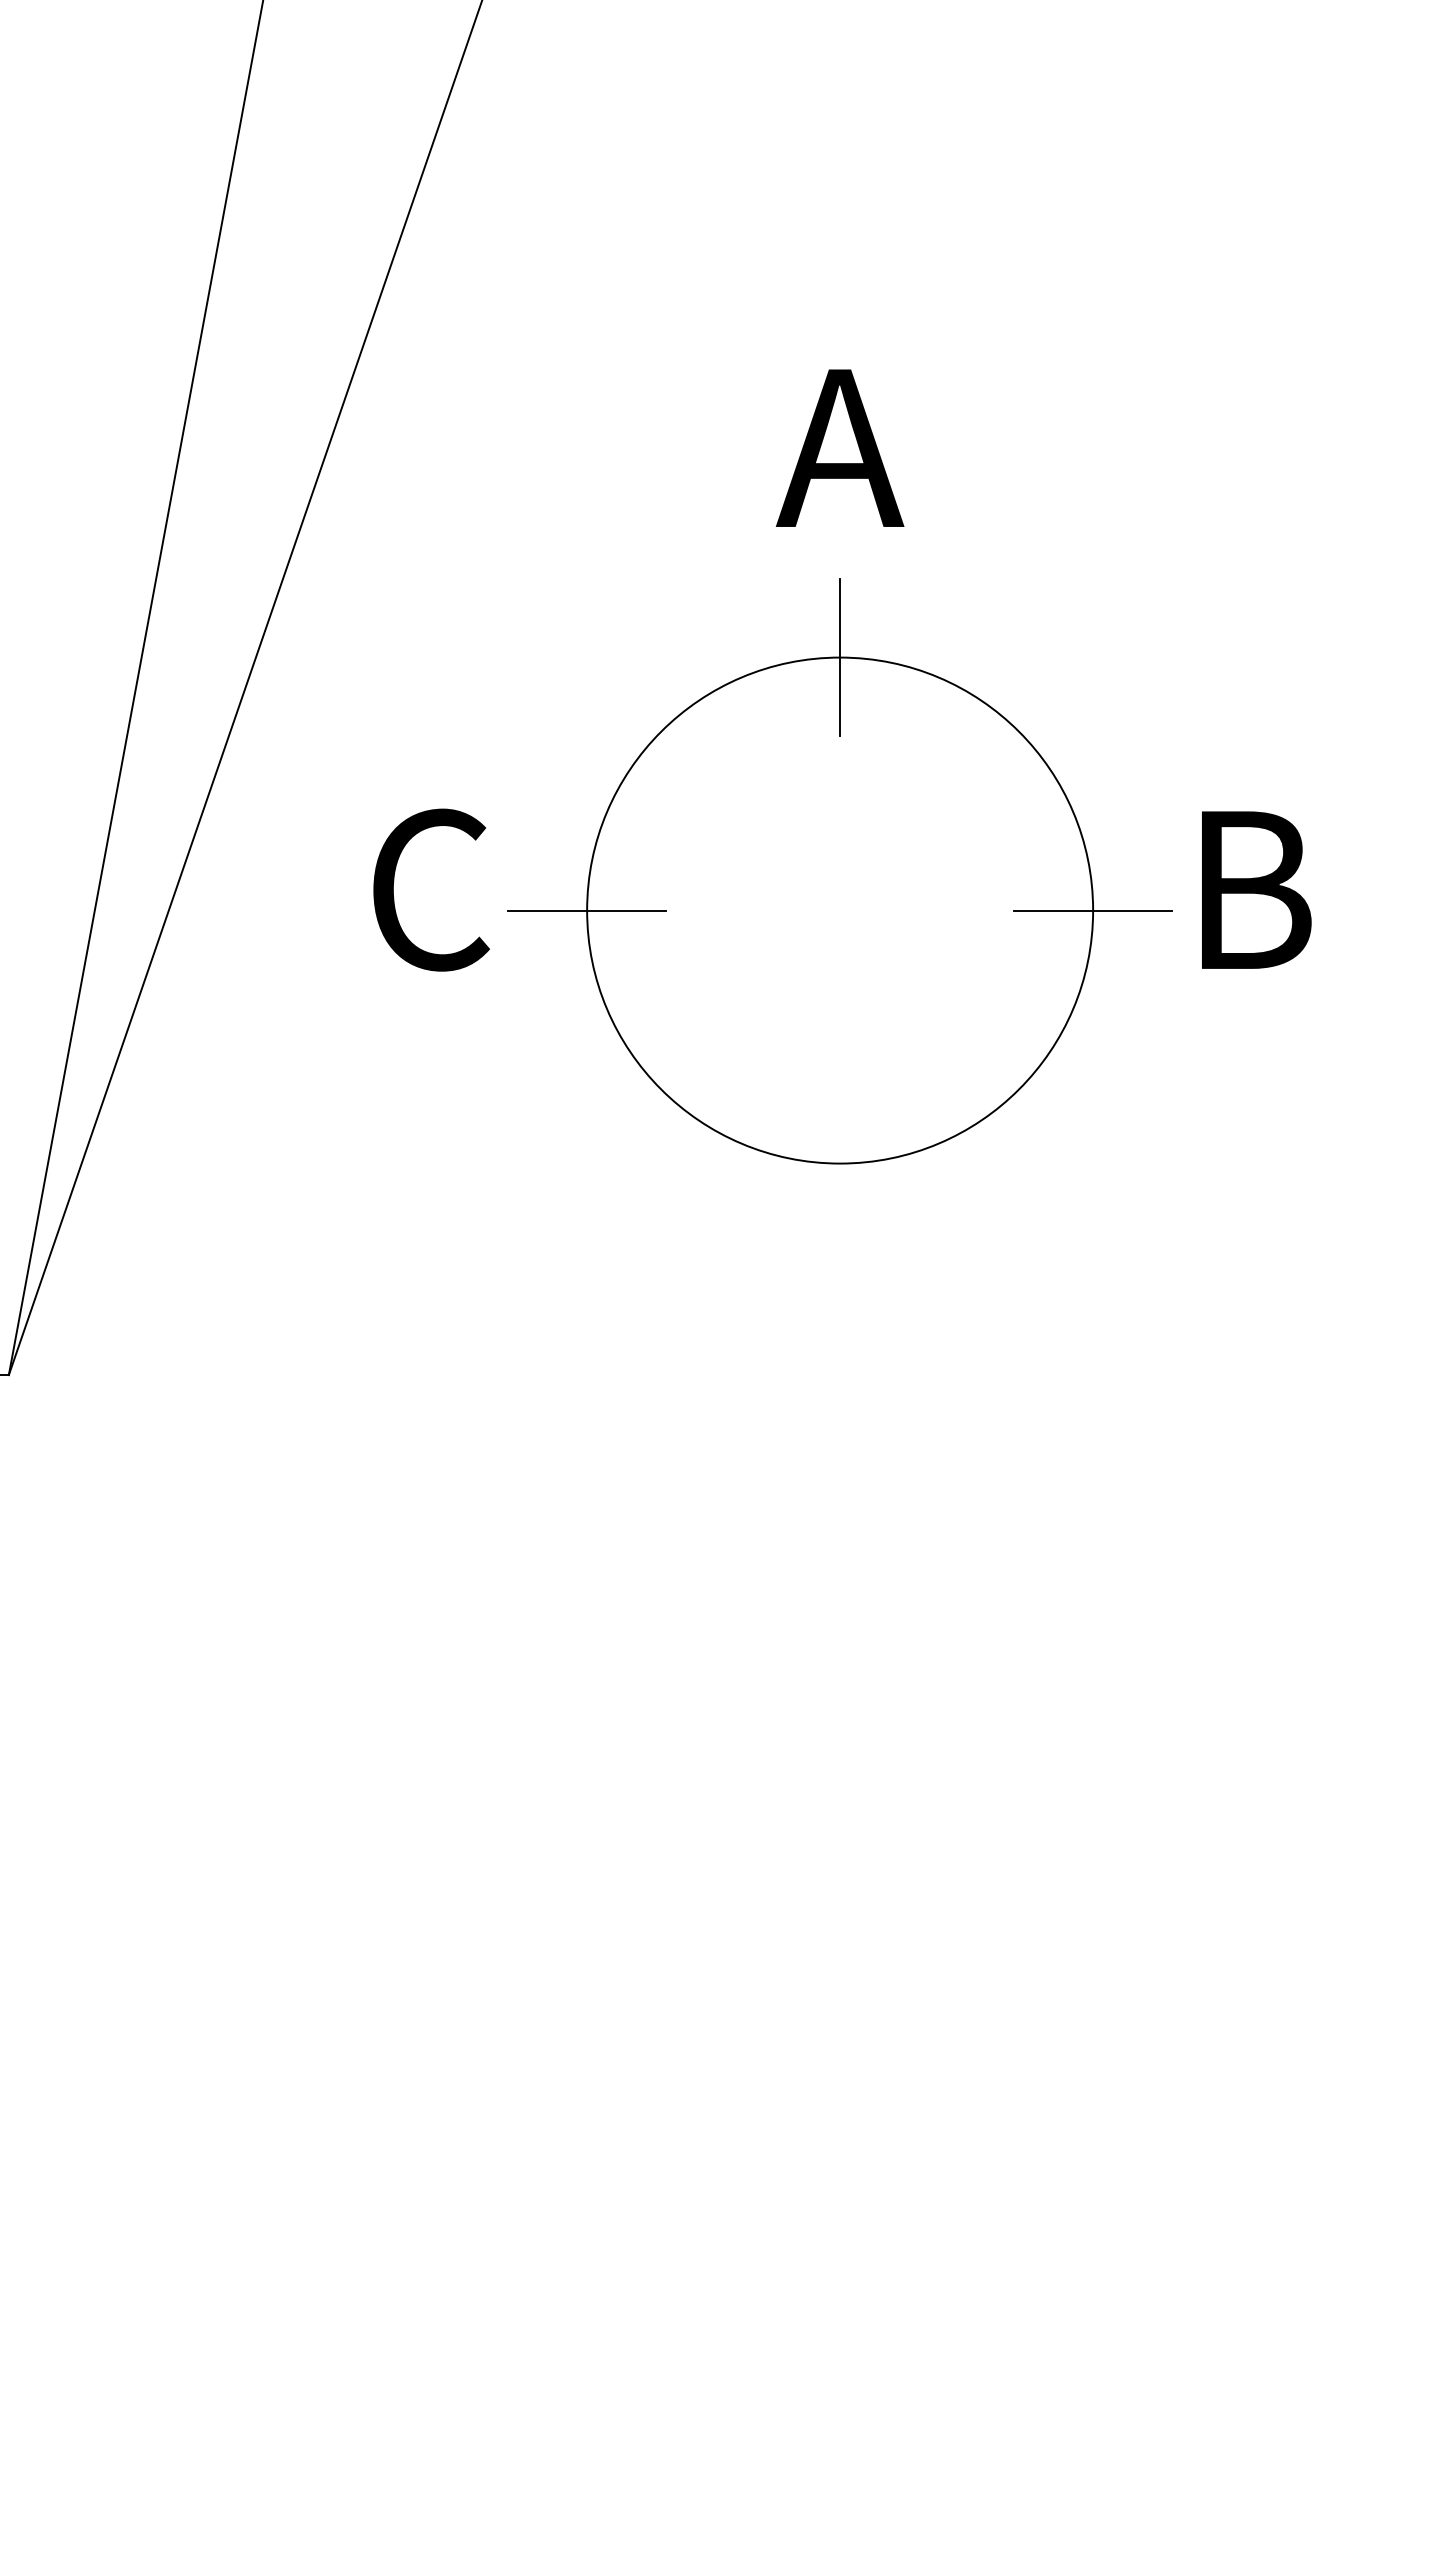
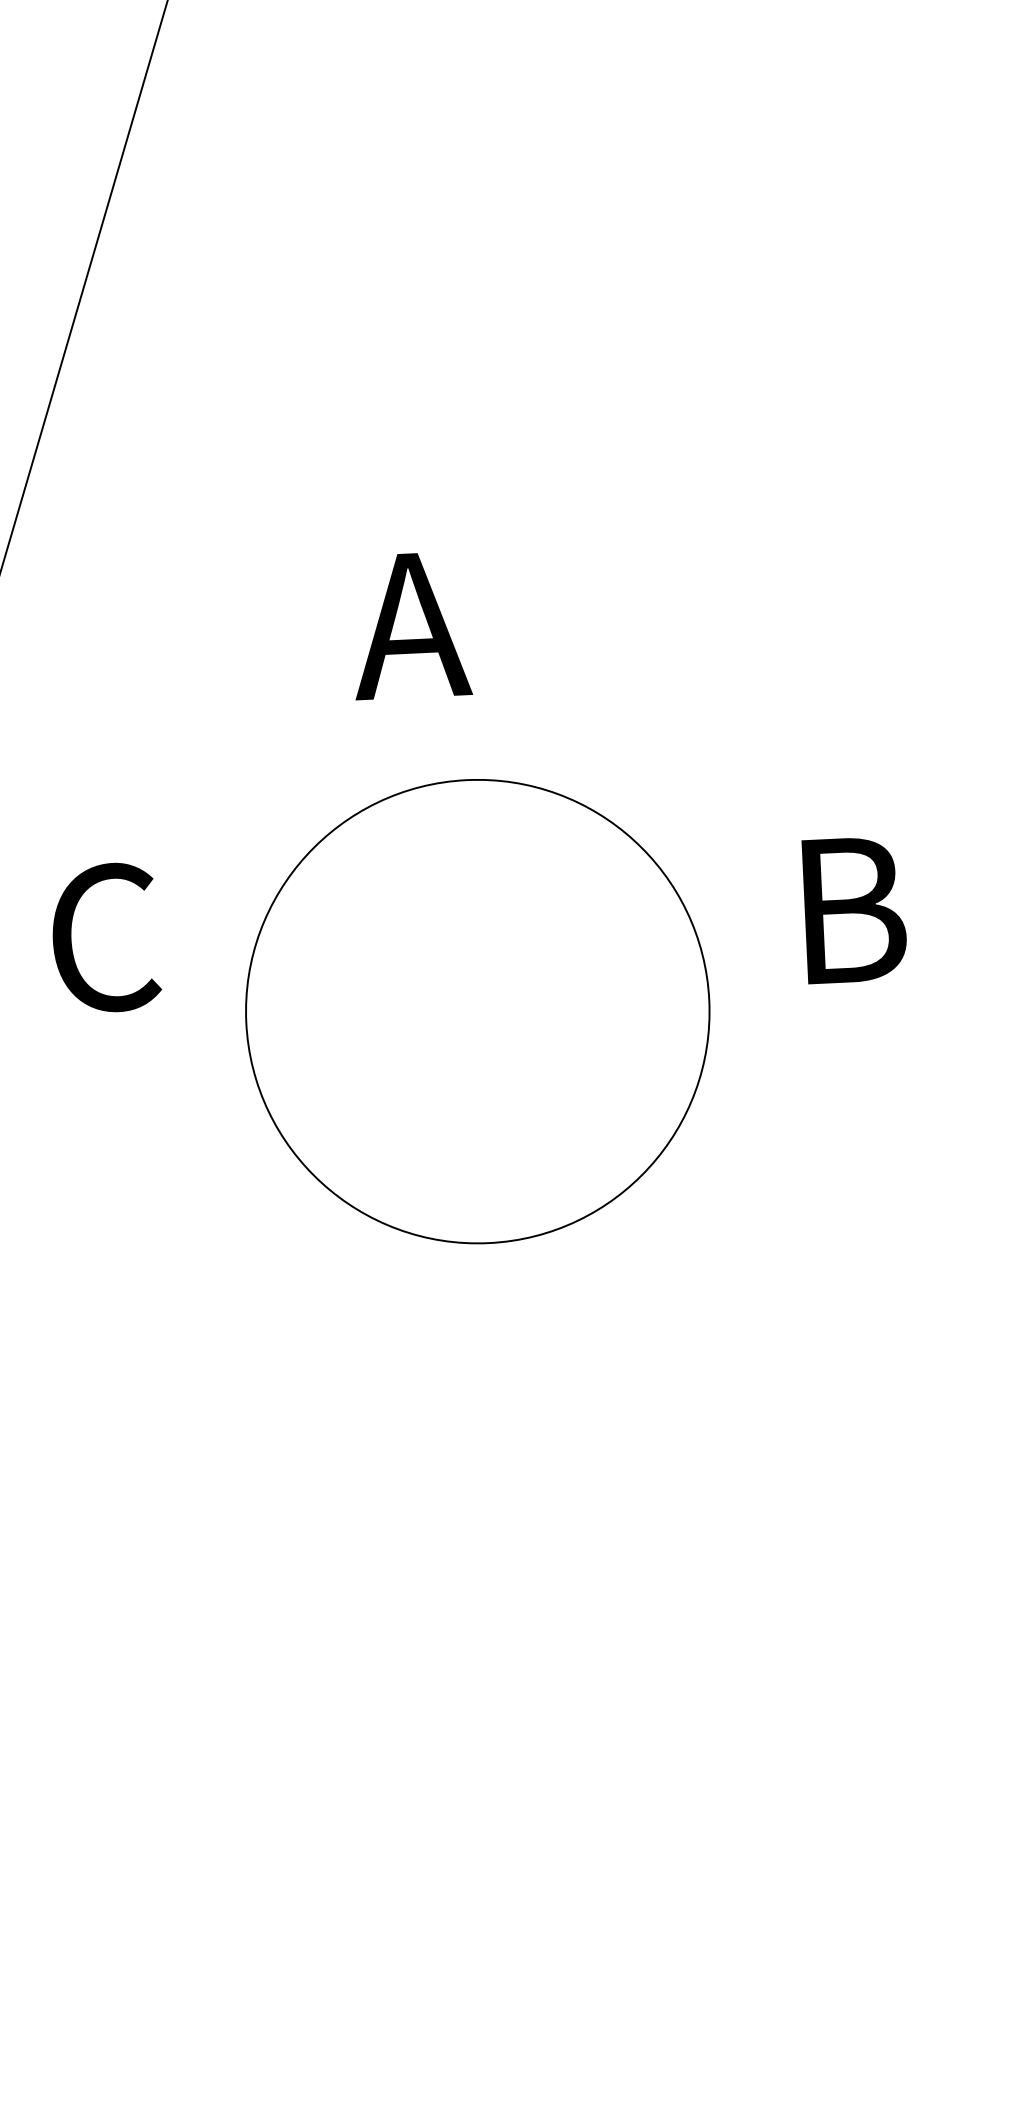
text: (839, 447) -> (410, 625), moved
line: (840, 657) -> (467, 780), removed
text: (431, 889) -> (105, 937), moved
text: (1256, 889) -> (854, 909), moved
line: (586, 910) -> (245, 1022), removed
line: (1092, 910) -> (708, 1000), removed

